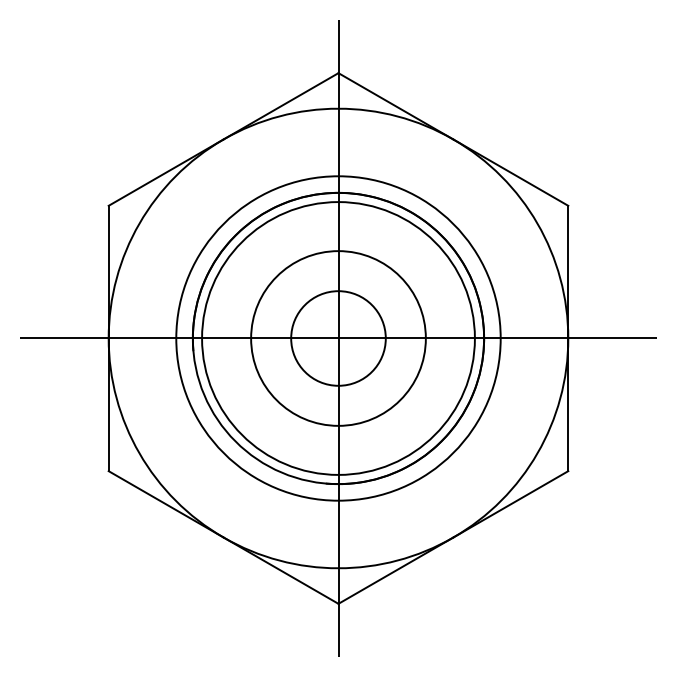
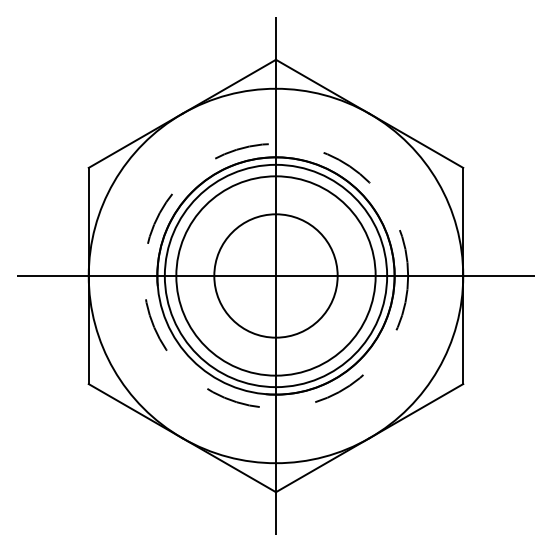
circle: (337, 337) -> (275, 275), size x1.4
circle: (337, 337) -> (275, 275), size x1.6
circle: (337, 337) -> (275, 275), solid -> dashed

